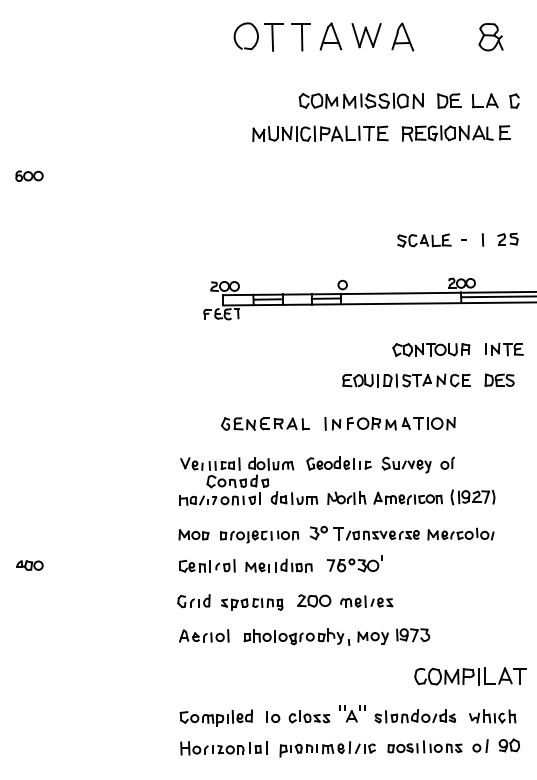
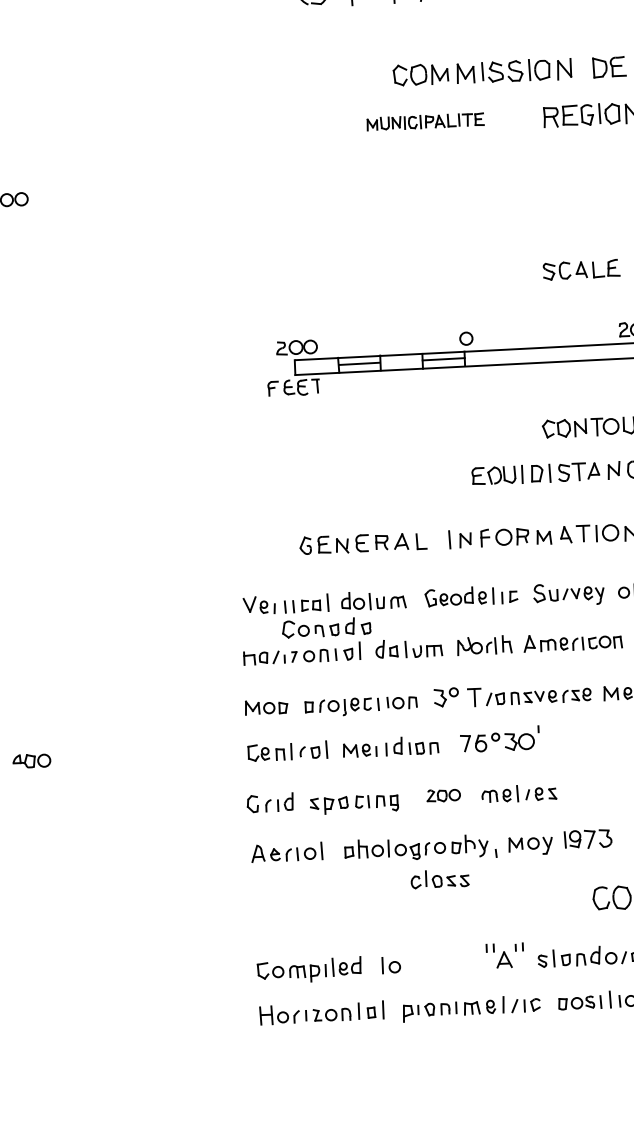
part: (320, 133) -> (425, 121), size x0.6
part: (314, 600) -> (443, 794), size x0.7
part: (309, 716) -> (440, 878), moved

